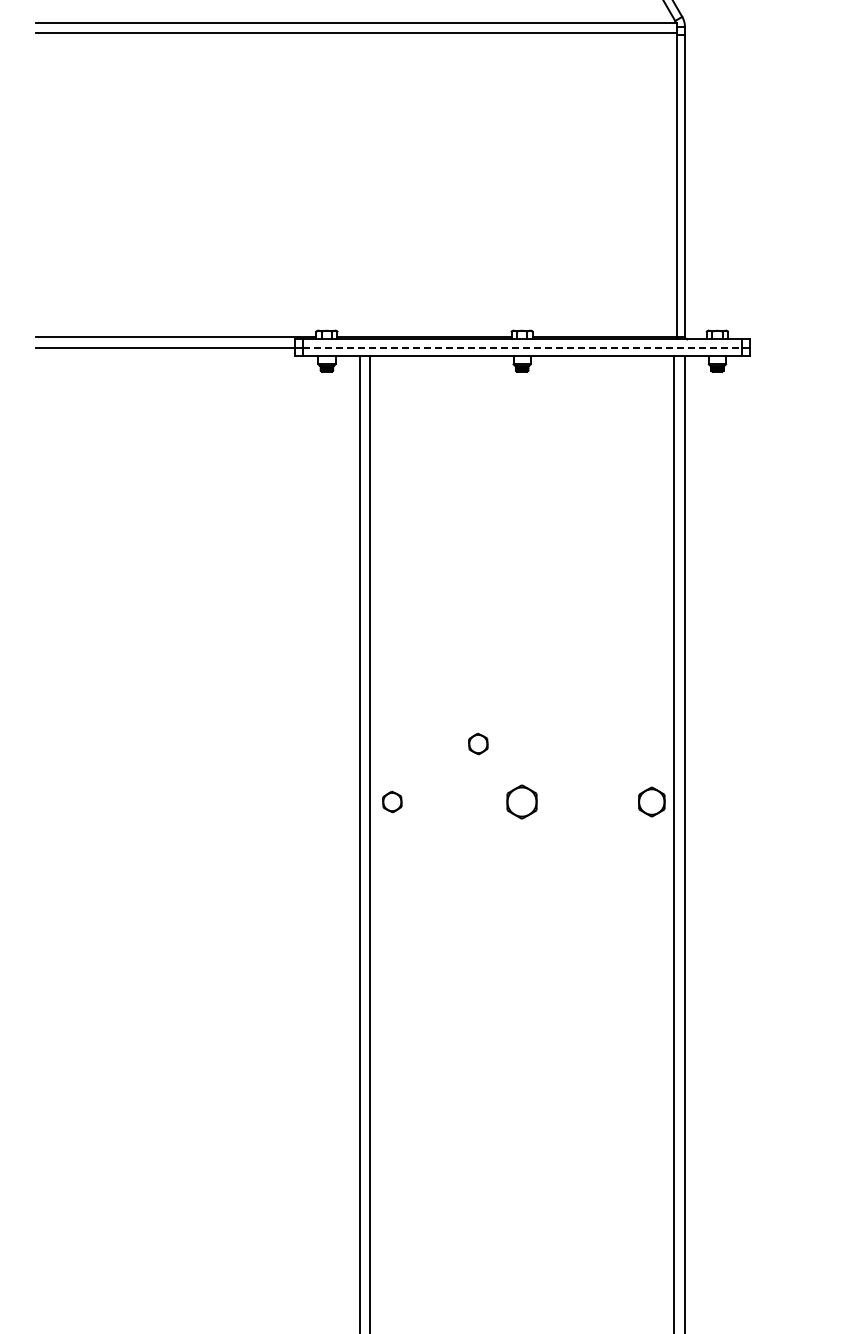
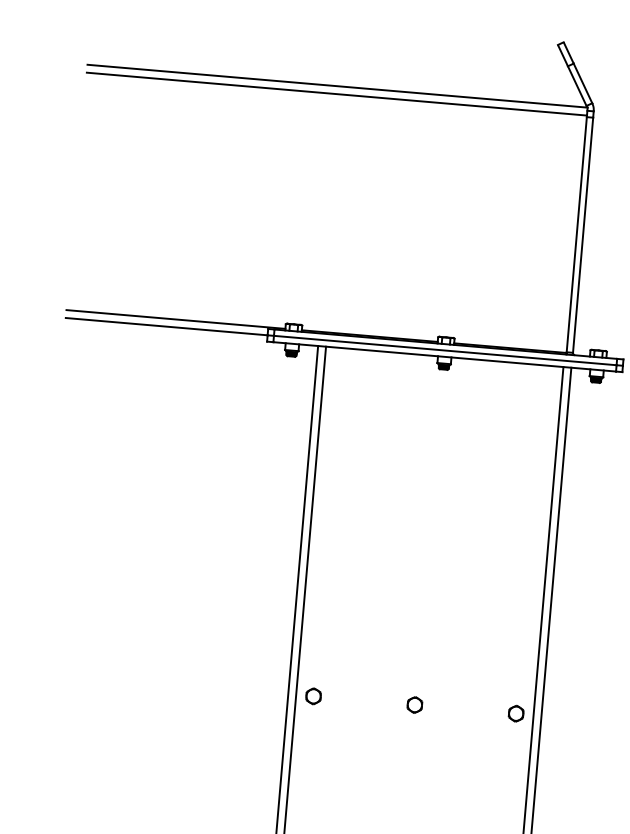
line: (522, 347) -> (445, 350), dashed -> solid
part: (478, 743) -> (384, 656), removed
part: (522, 801) -> (415, 704), size x0.62
part: (652, 801) -> (516, 713), size x0.71

